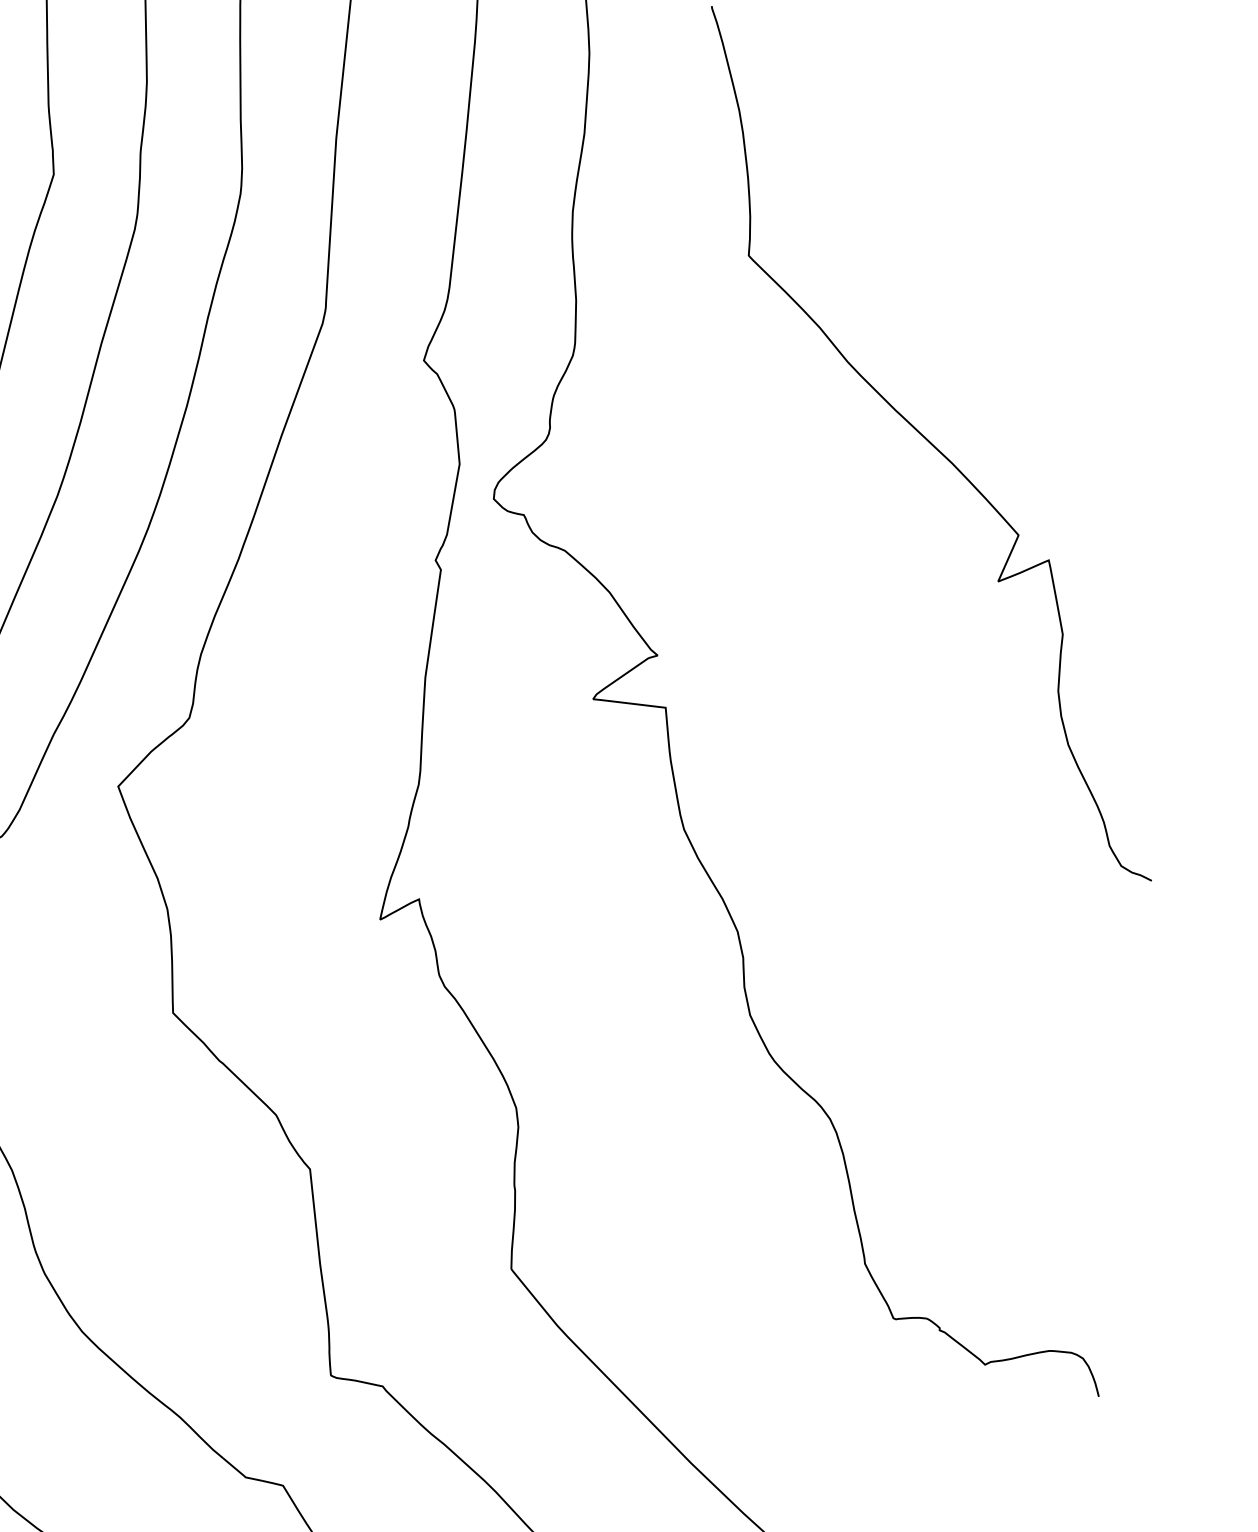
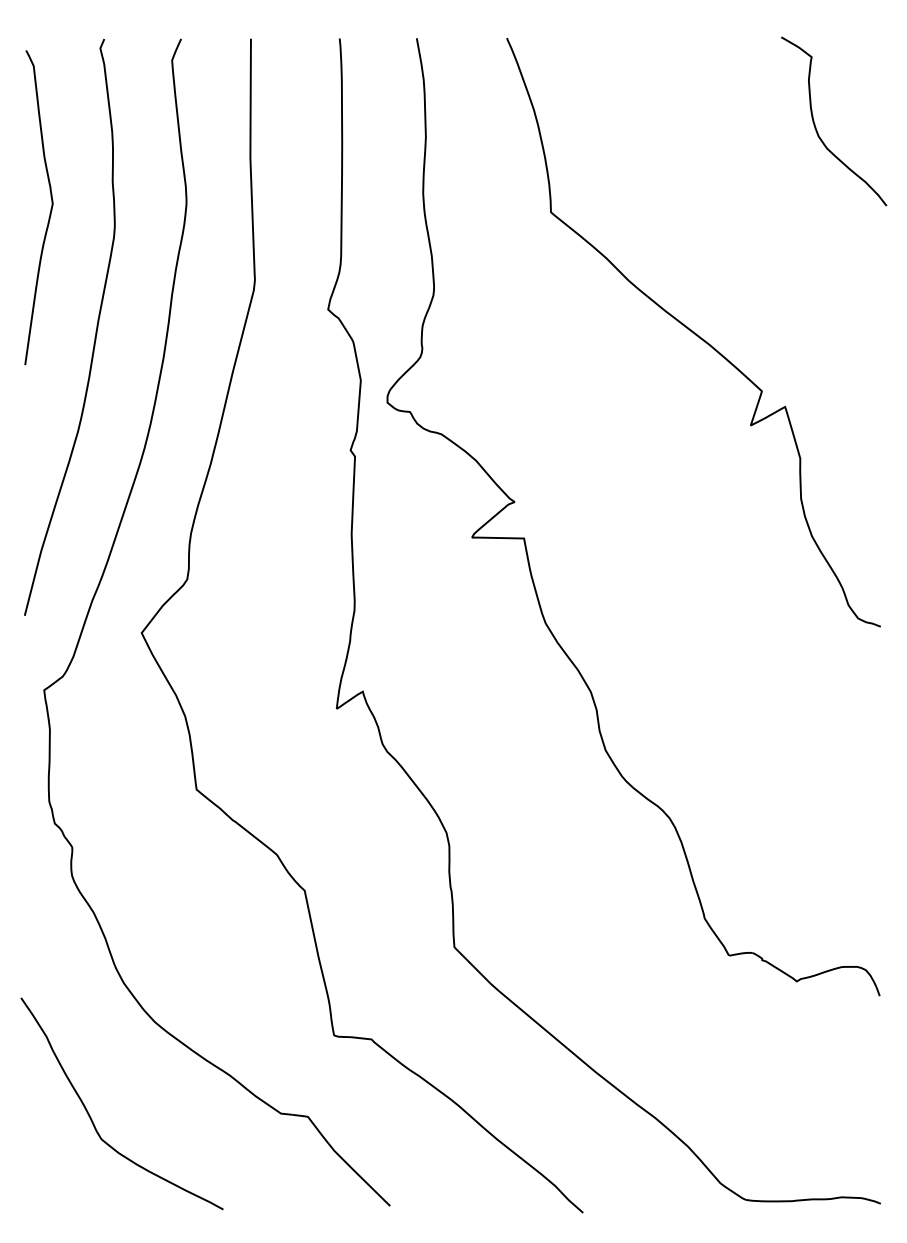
curve: (1131, 174) -> (816, 127), added

